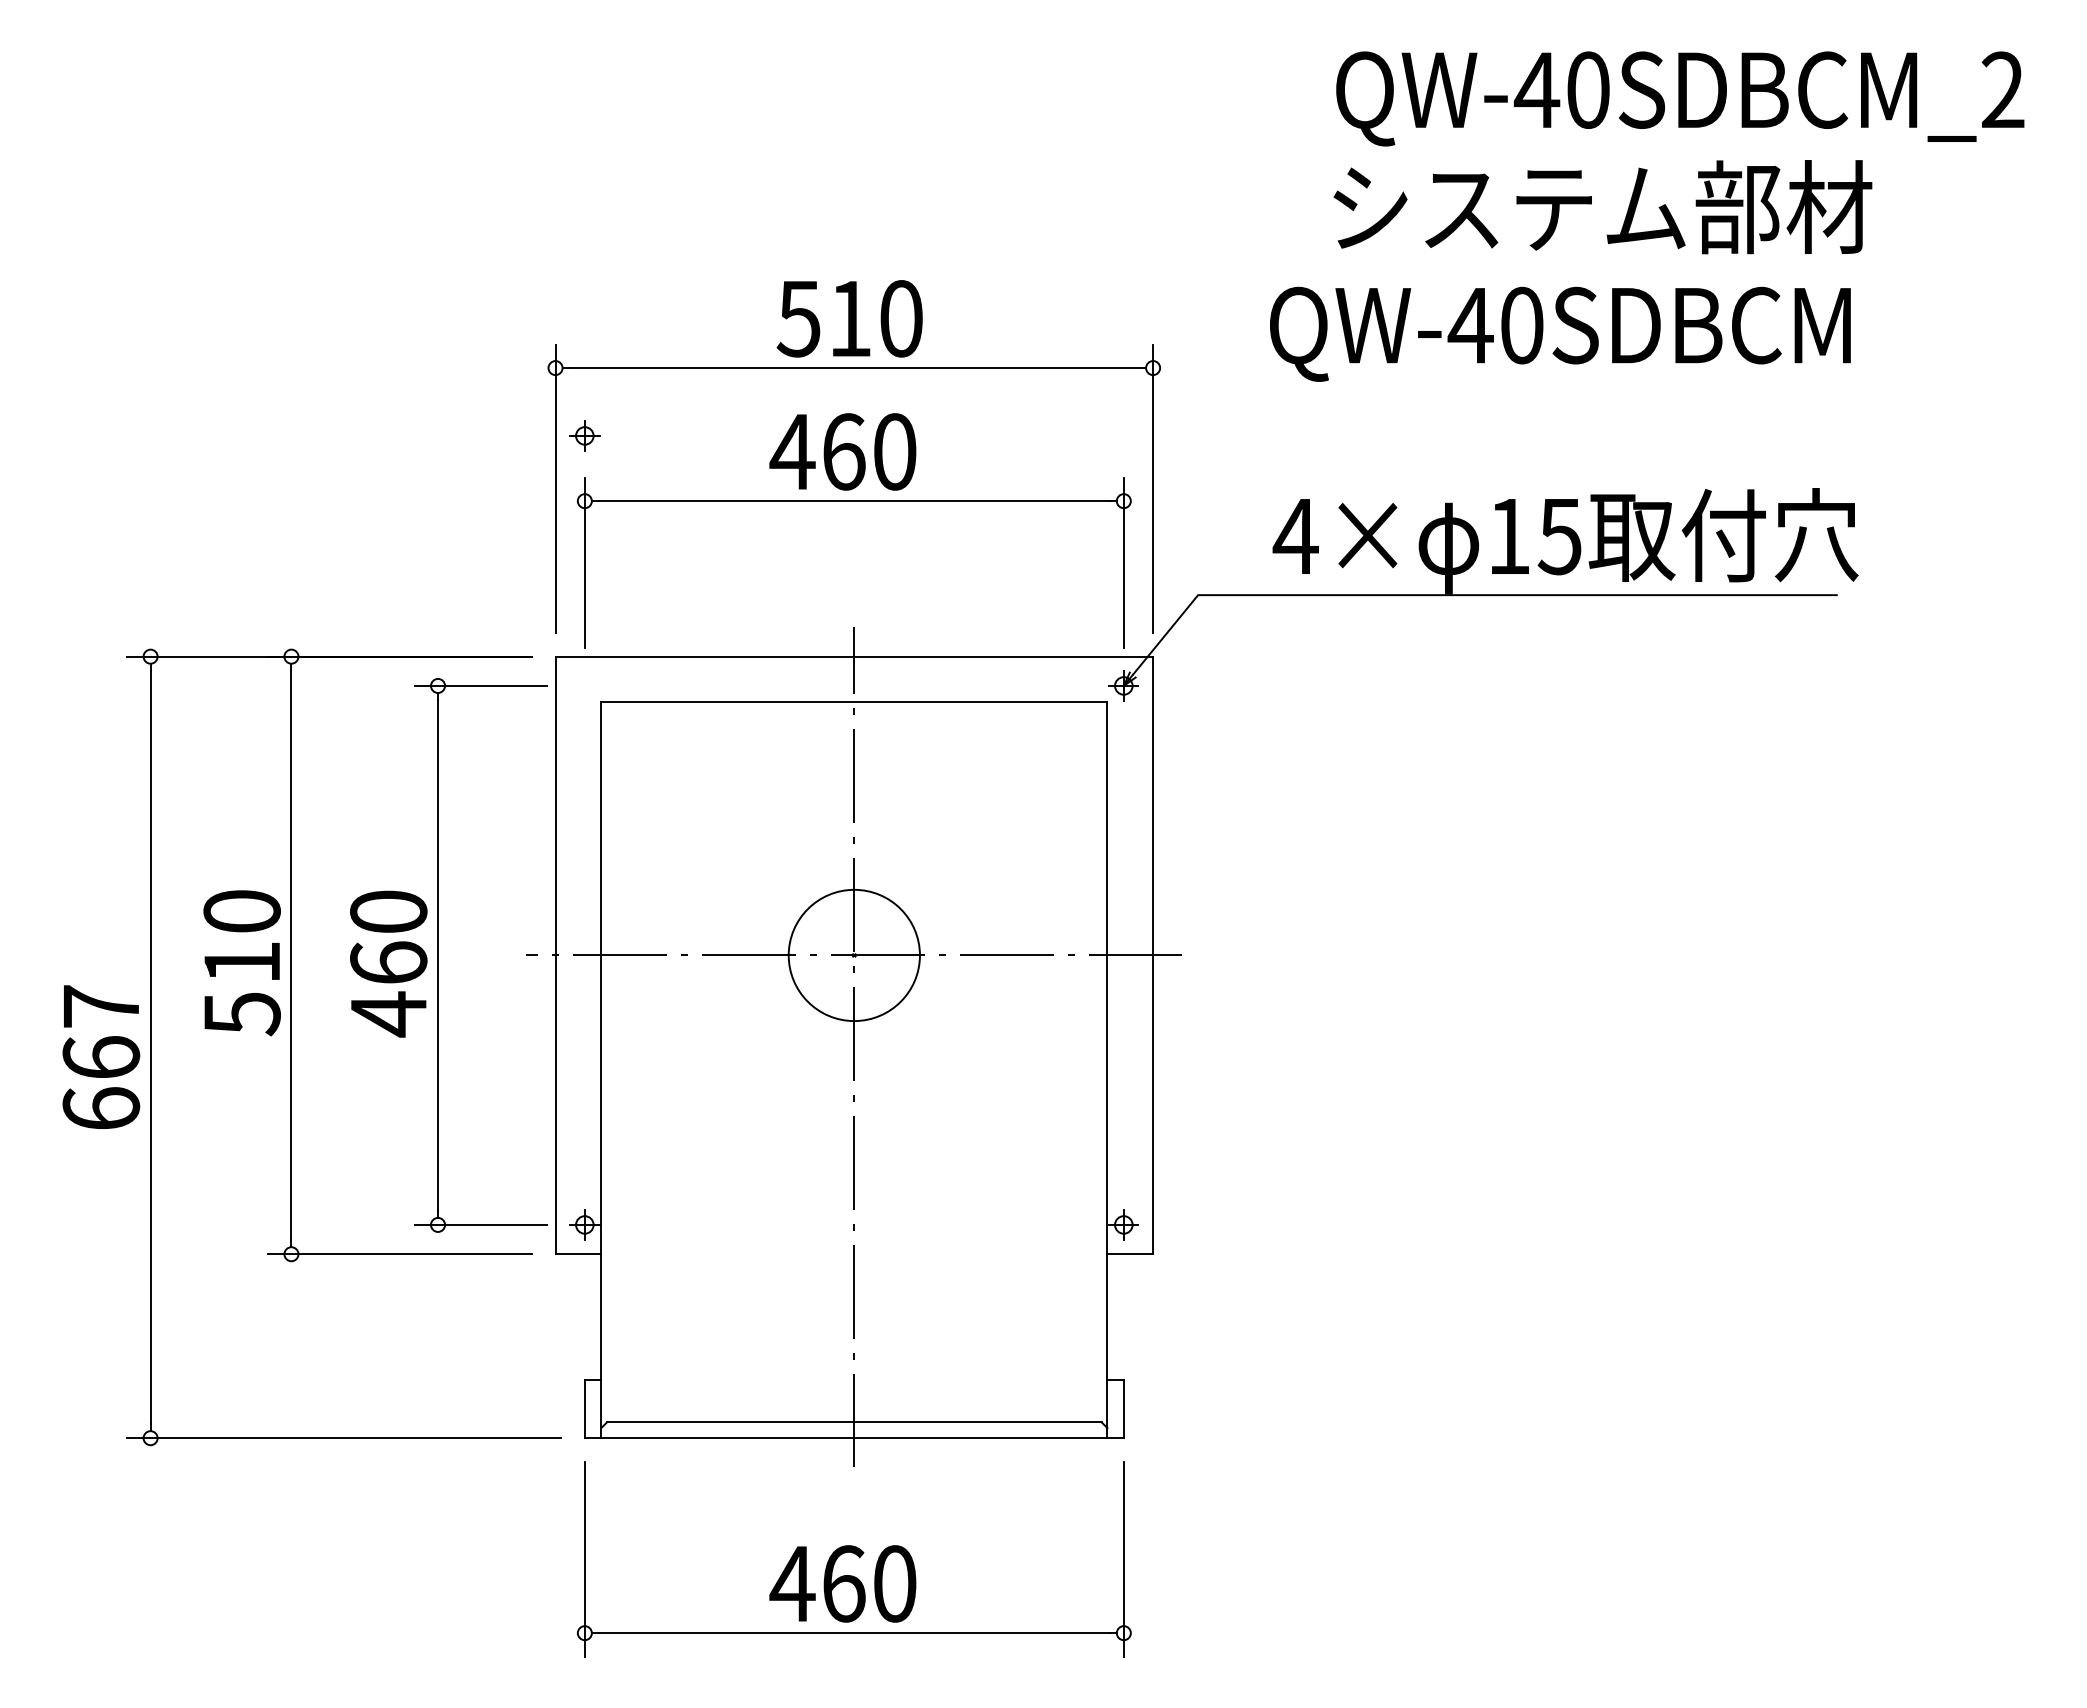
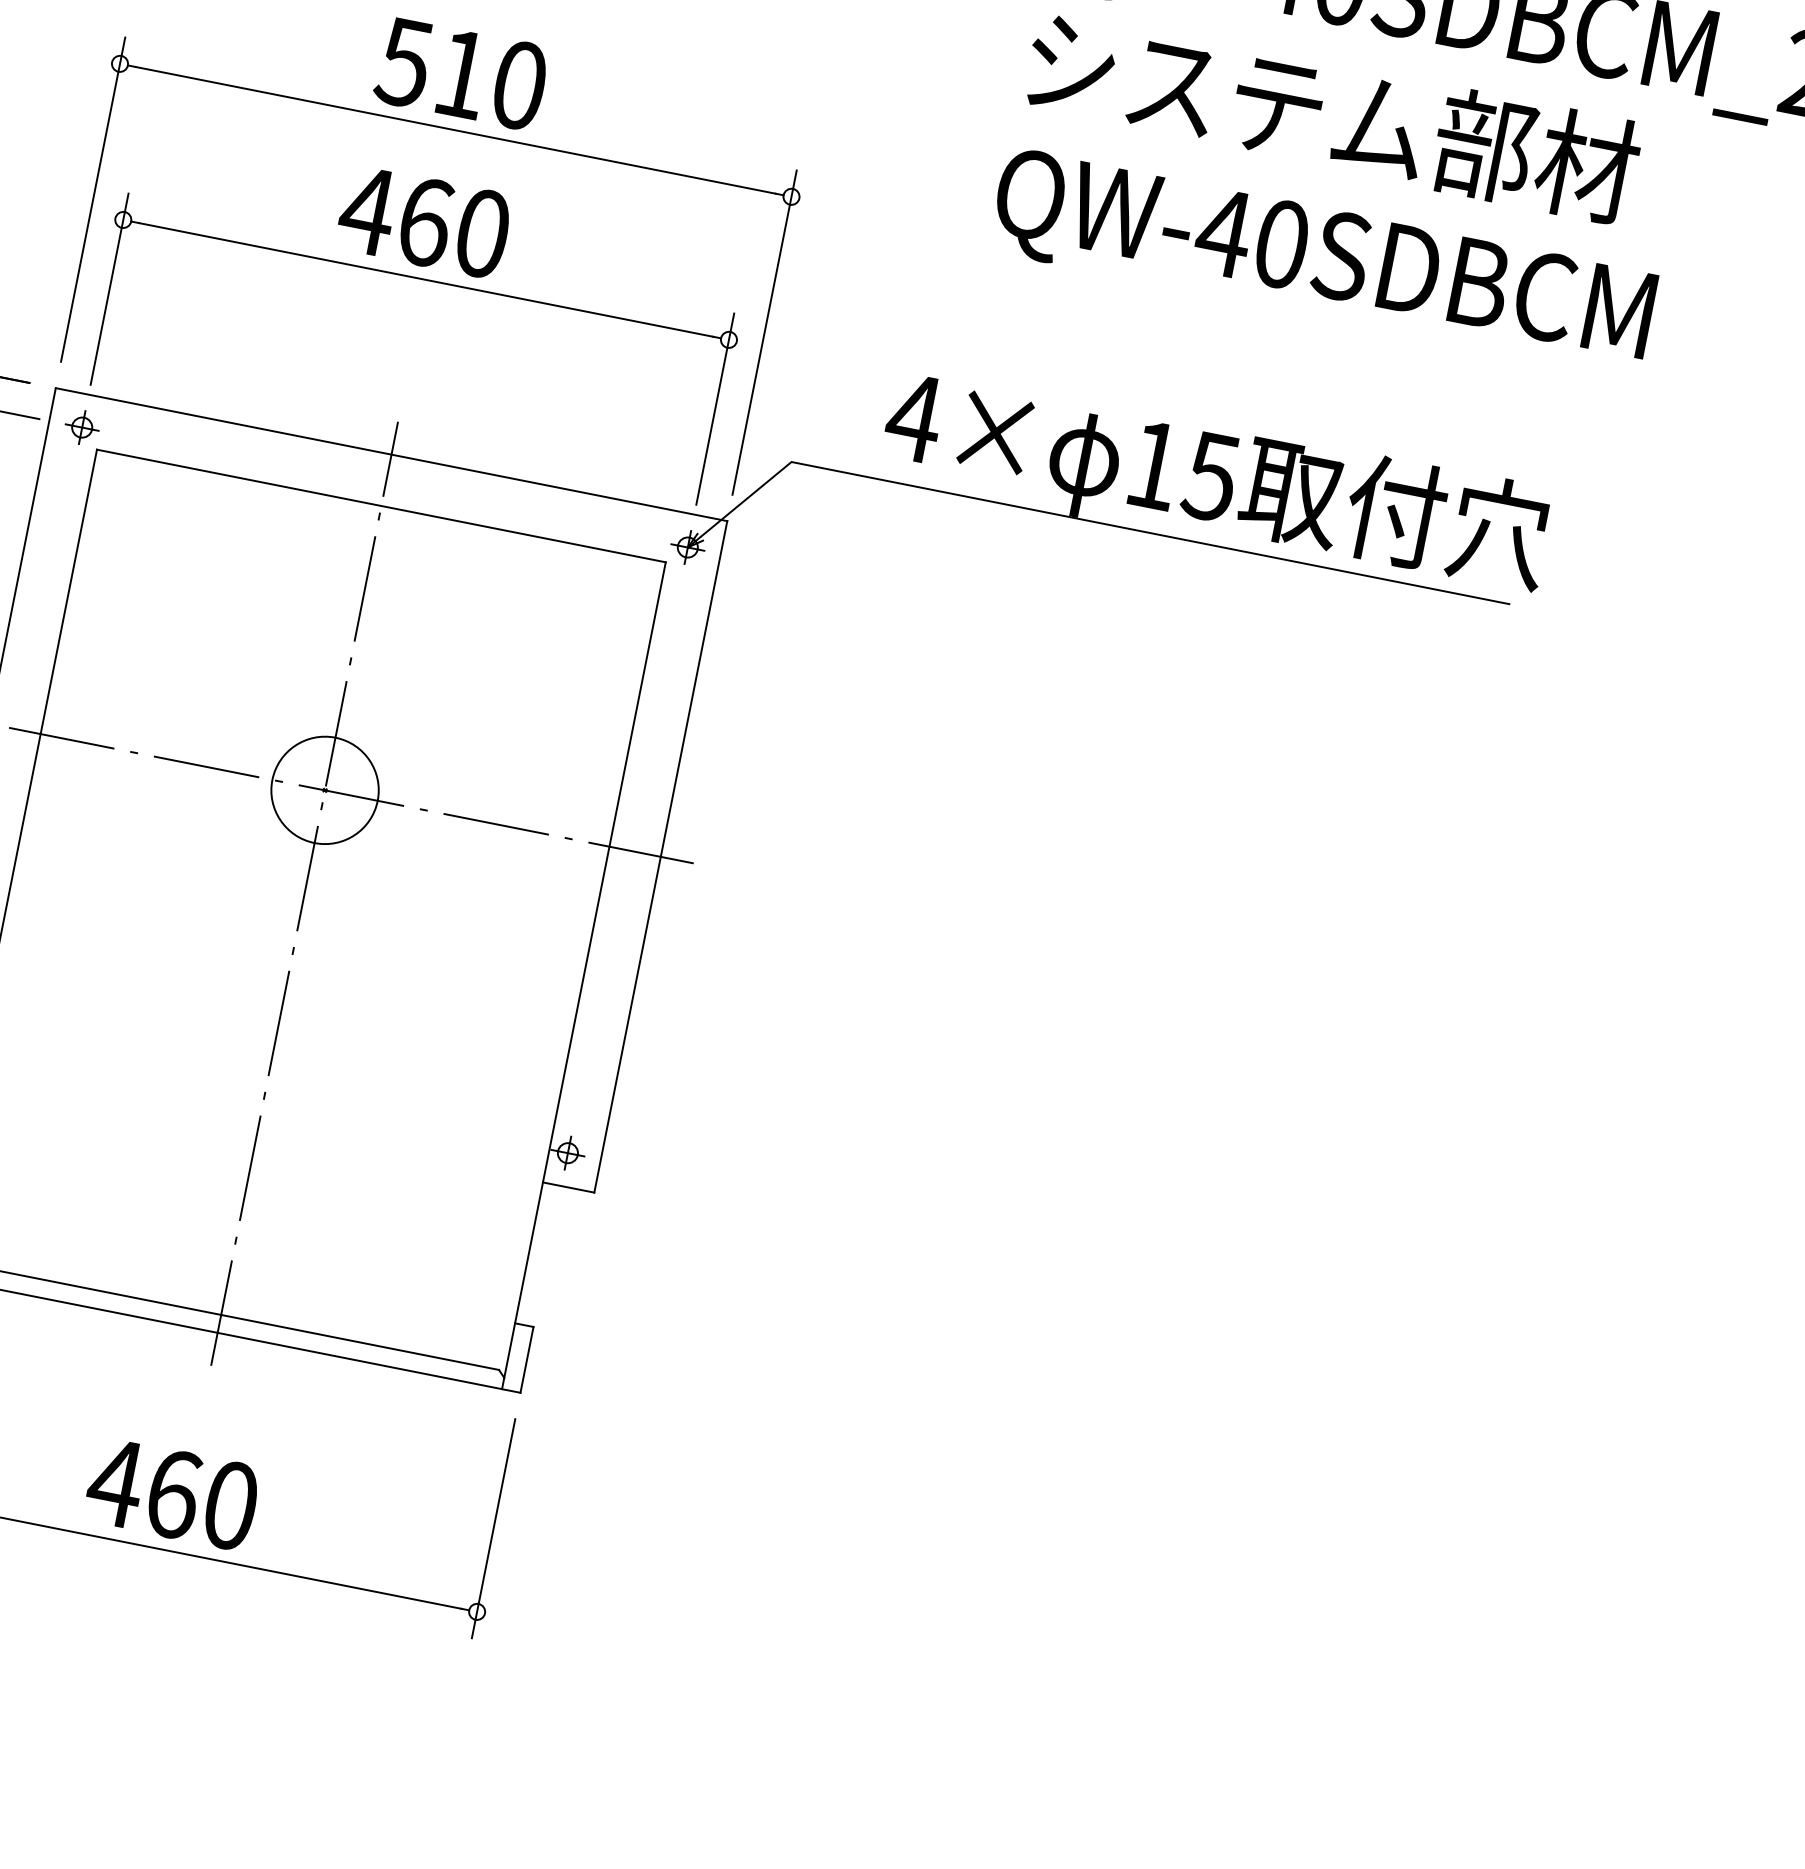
text: (1560, 333) -> (1323, 261), moved
part: (584, 435) -> (81, 427), moved
circle: (854, 955) -> (325, 790), size x0.71

